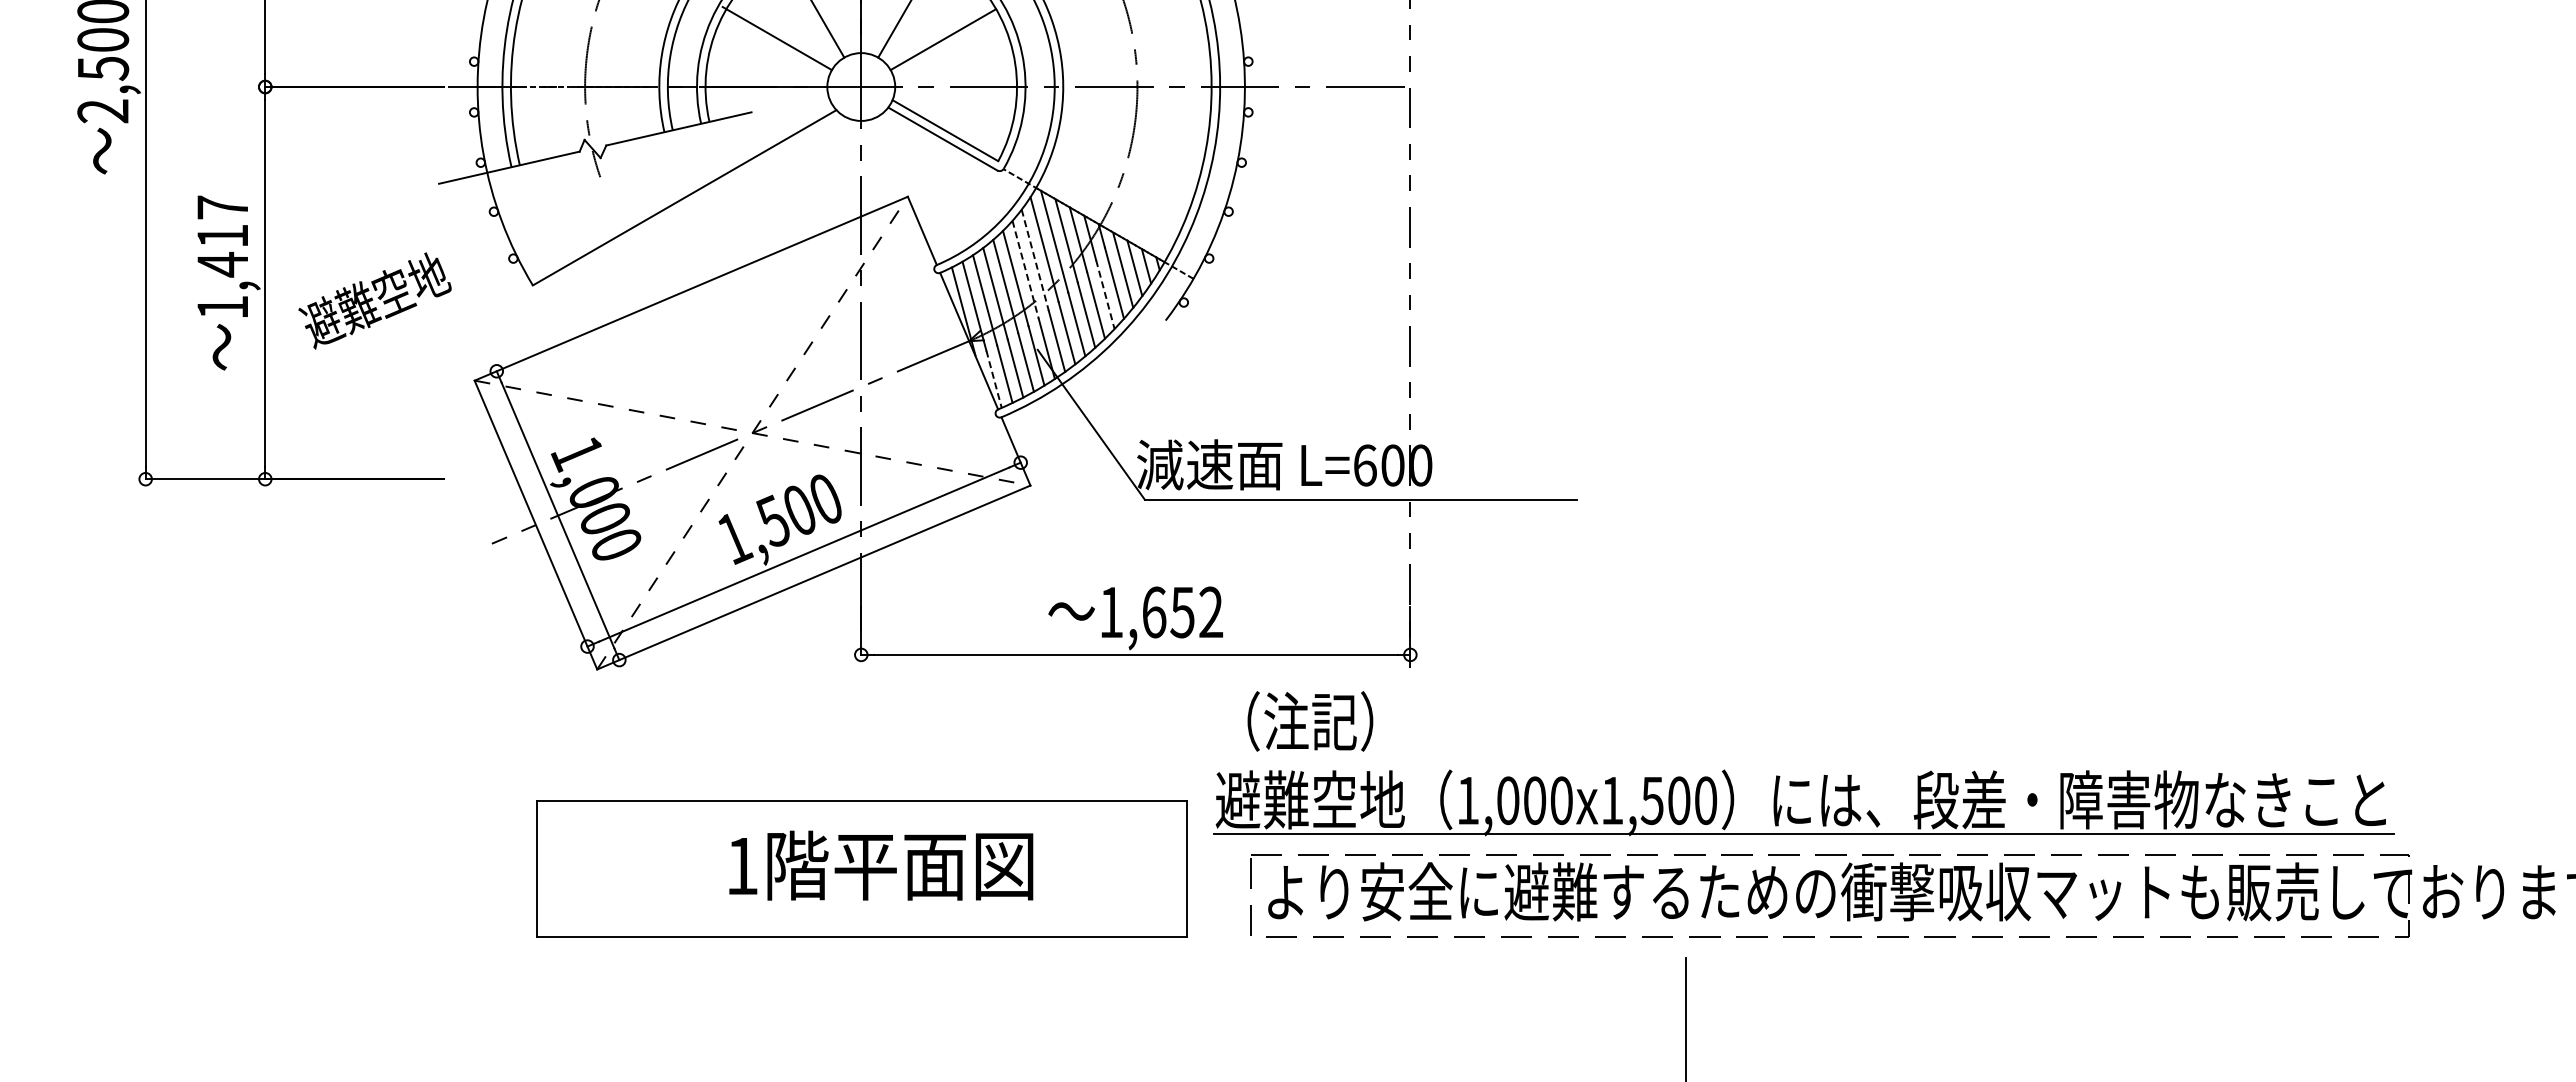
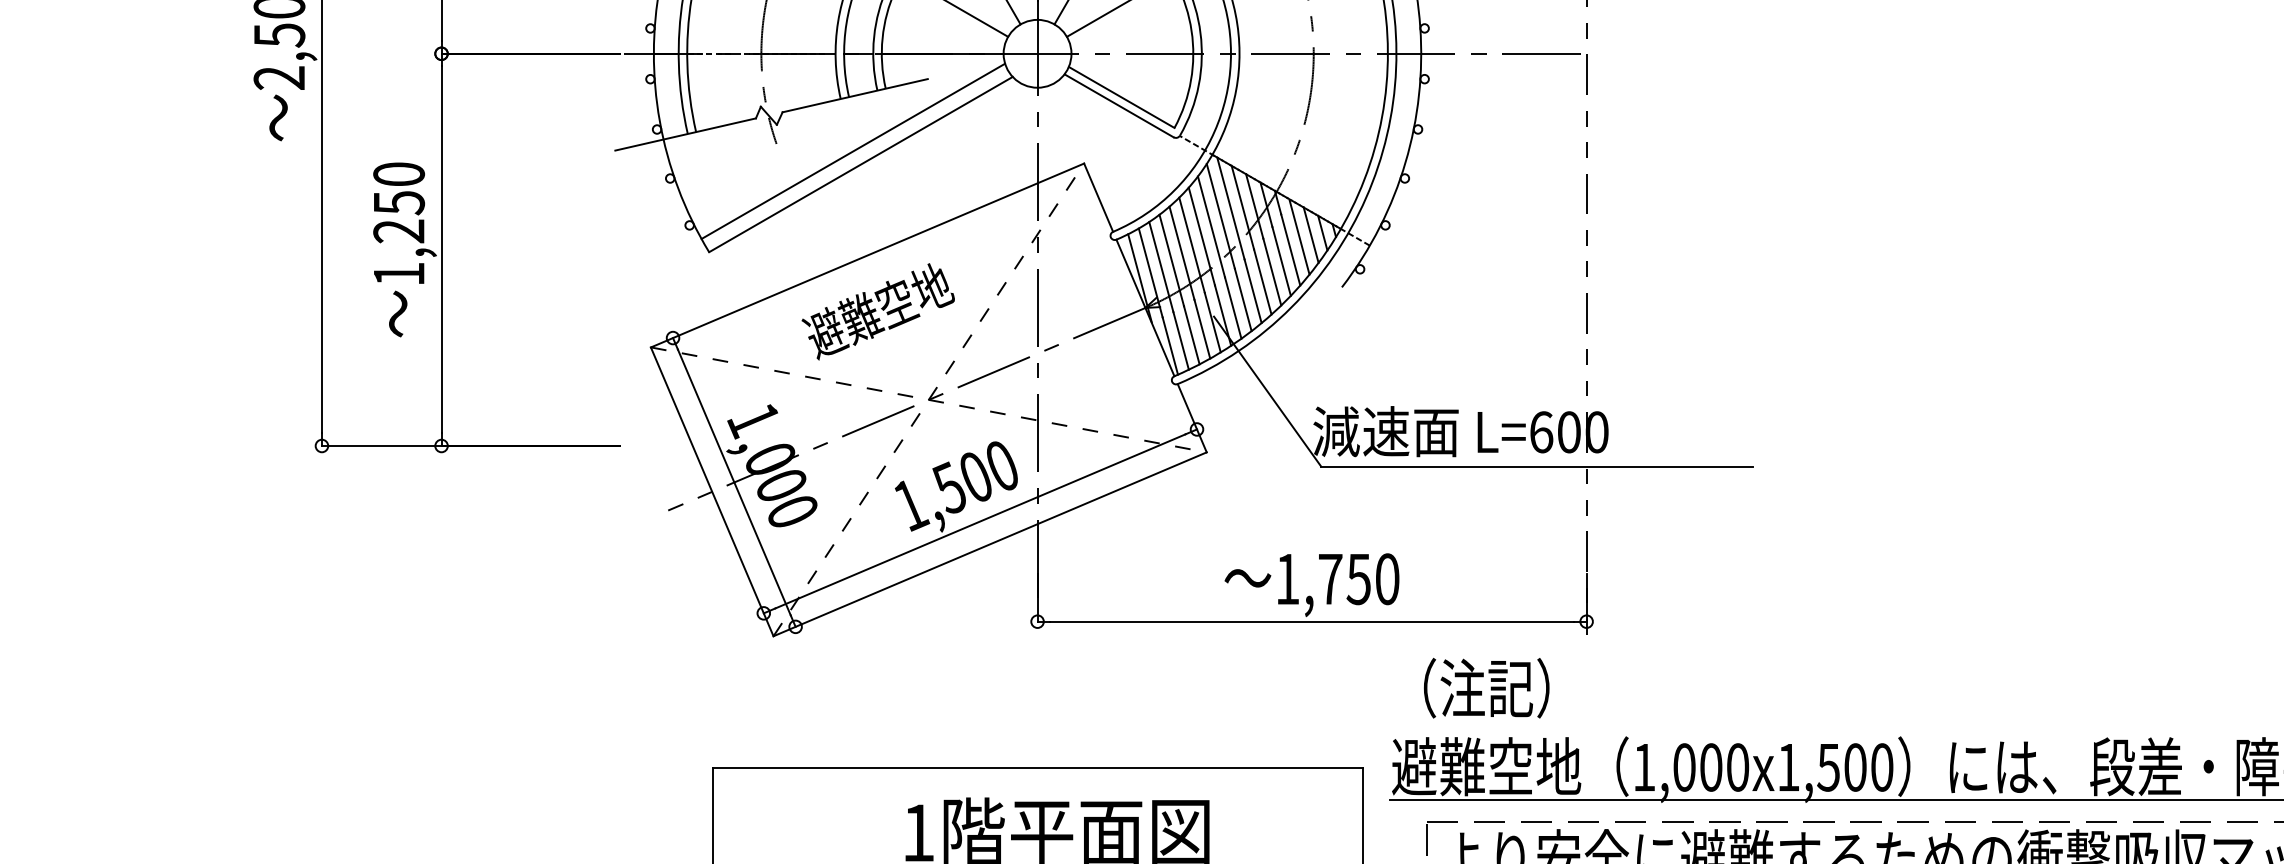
line: (676, 184) -> (852, 151), added
text: (222, 236) -> (398, 203), 1,417 -> 1,250
line: (1035, 260) -> (1211, 227), dashed -> solid
line: (1025, 269) -> (1201, 236), dashed -> solid
line: (1105, 294) -> (1281, 261), dashed -> solid
text: (374, 300) -> (877, 311), moved
line: (994, 379) -> (1170, 346), dashed -> solid
text: (1182, 612) -> (1358, 579), 1,652 -> 1,750

